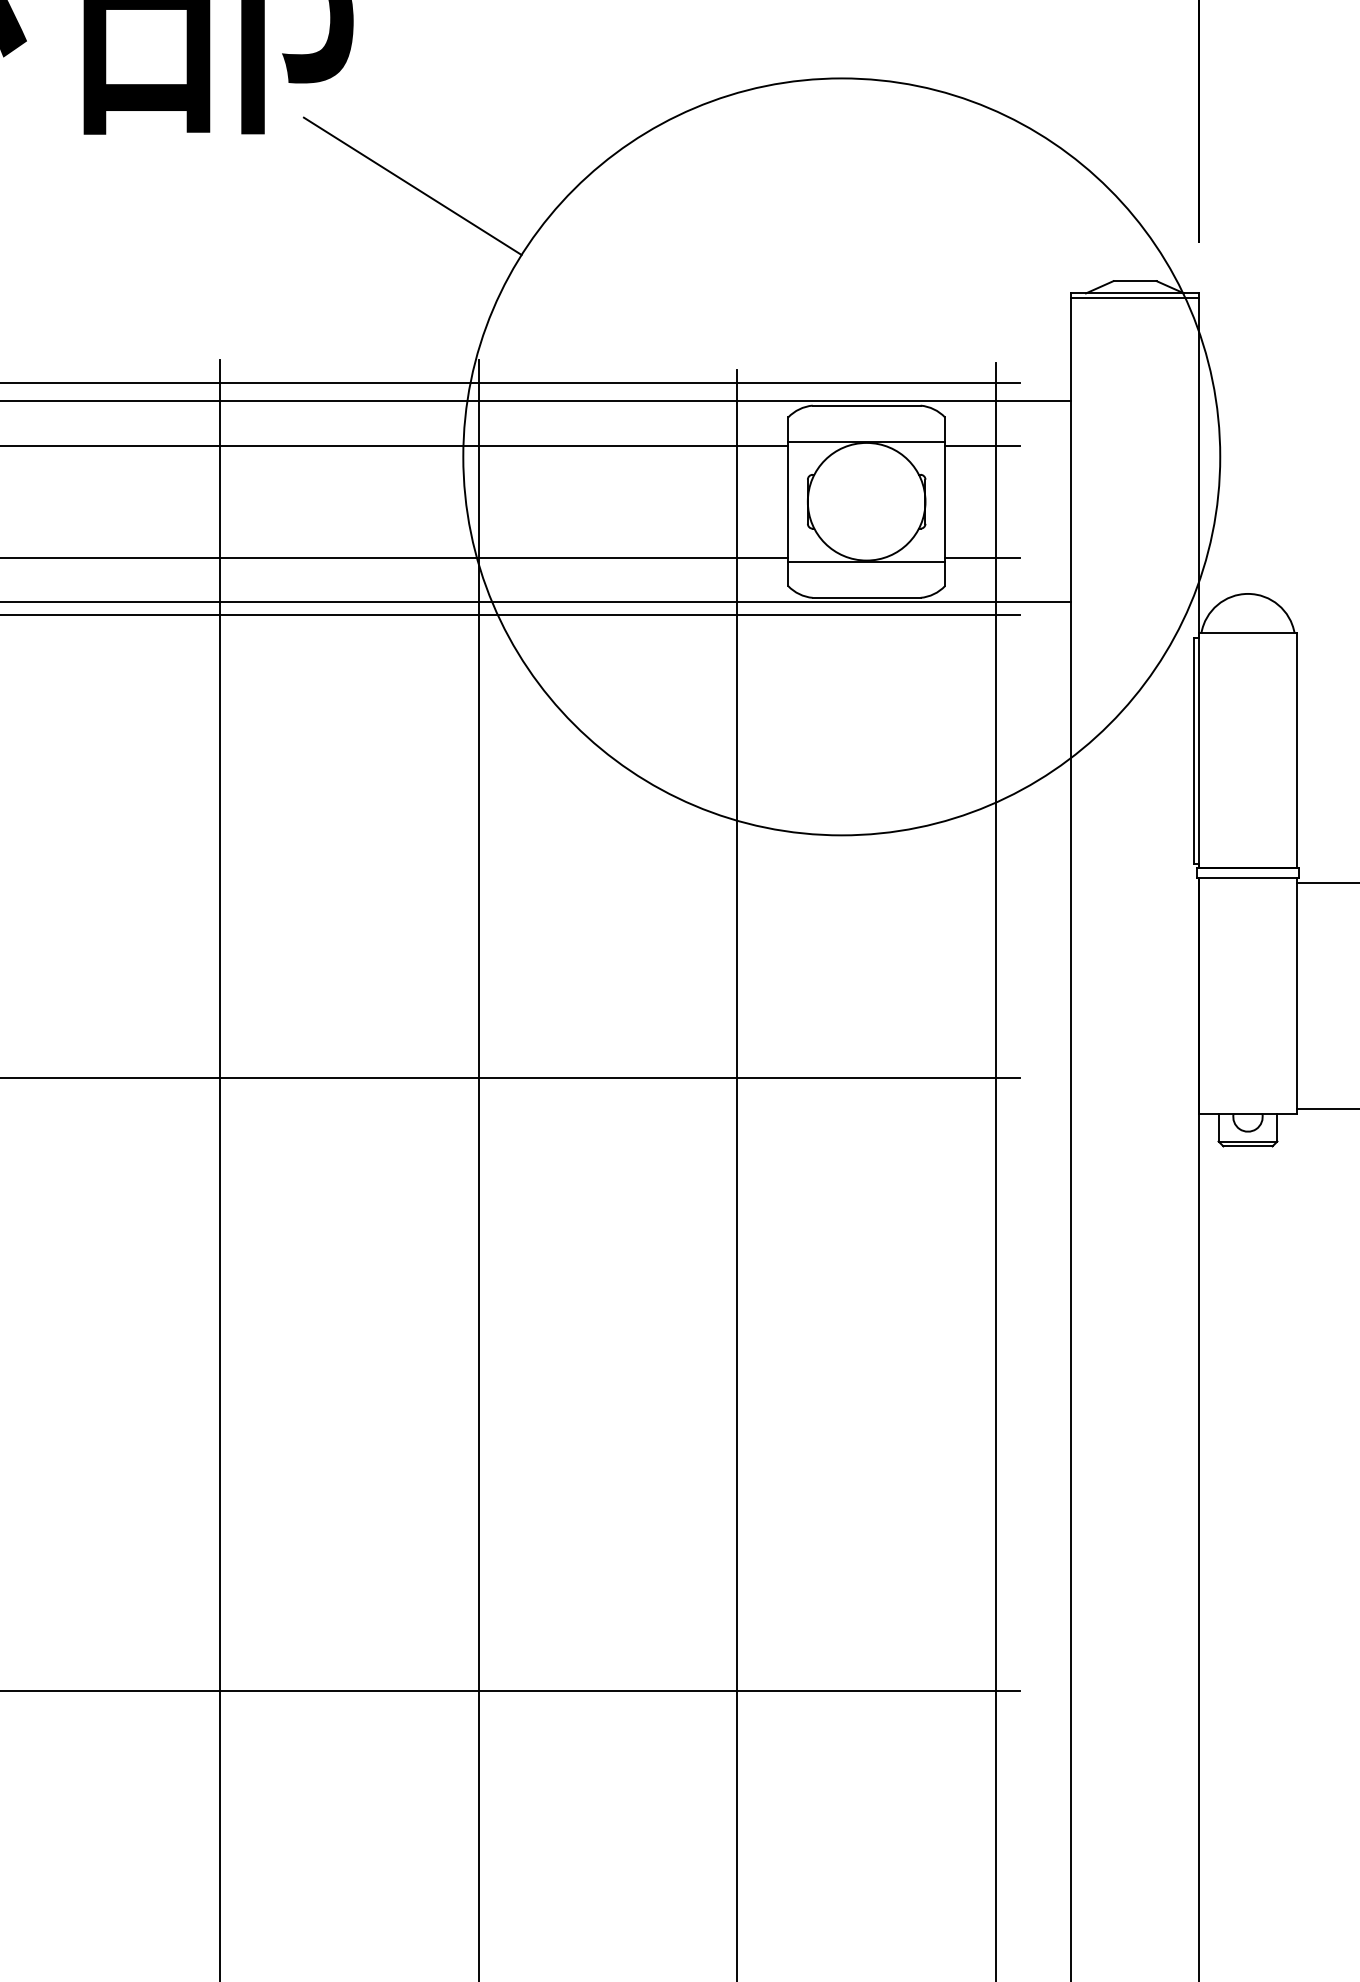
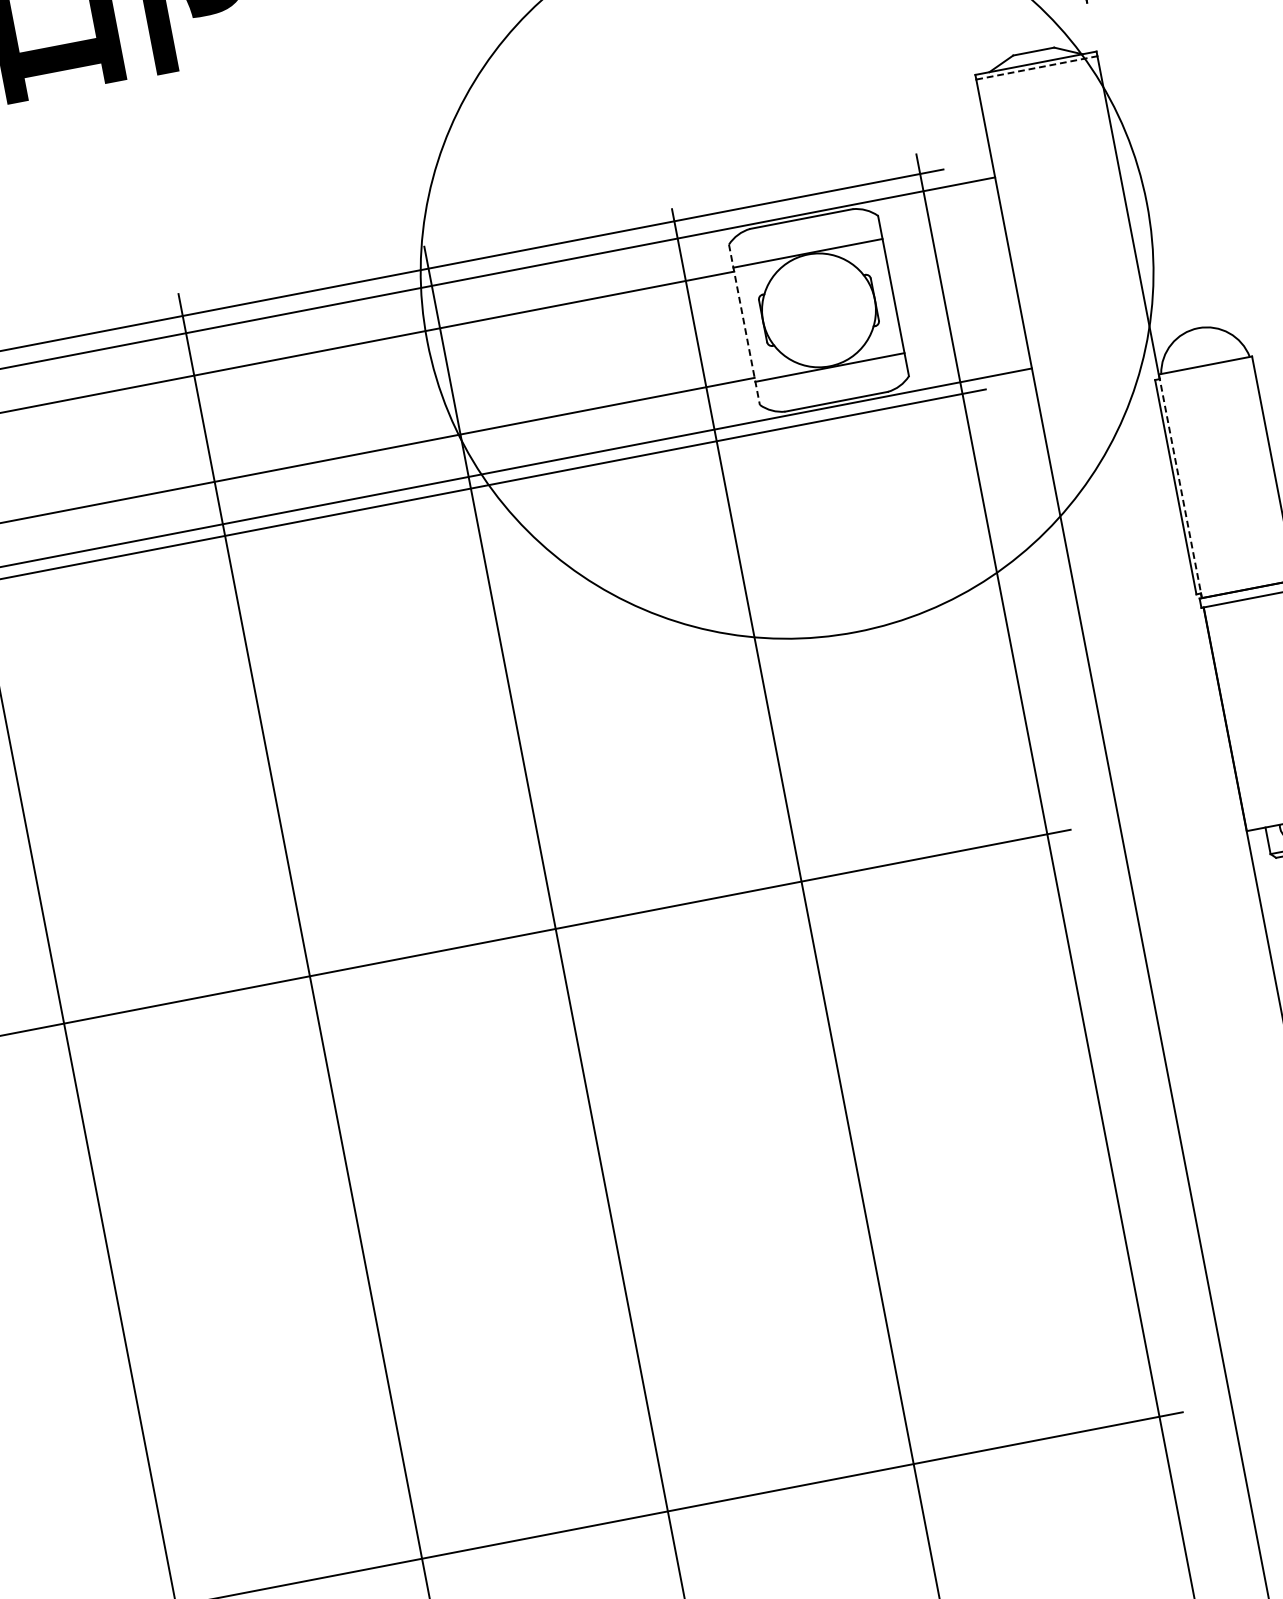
line: (412, 186) -> (329, 93), removed
line: (1135, 298) -> (1037, 68), solid -> dashed
line: (982, 445) -> (918, 235), removed
line: (788, 502) -> (744, 325), solid -> dashed
line: (982, 557) -> (939, 342), removed
line: (1198, 750) -> (1179, 486), solid -> dashed

